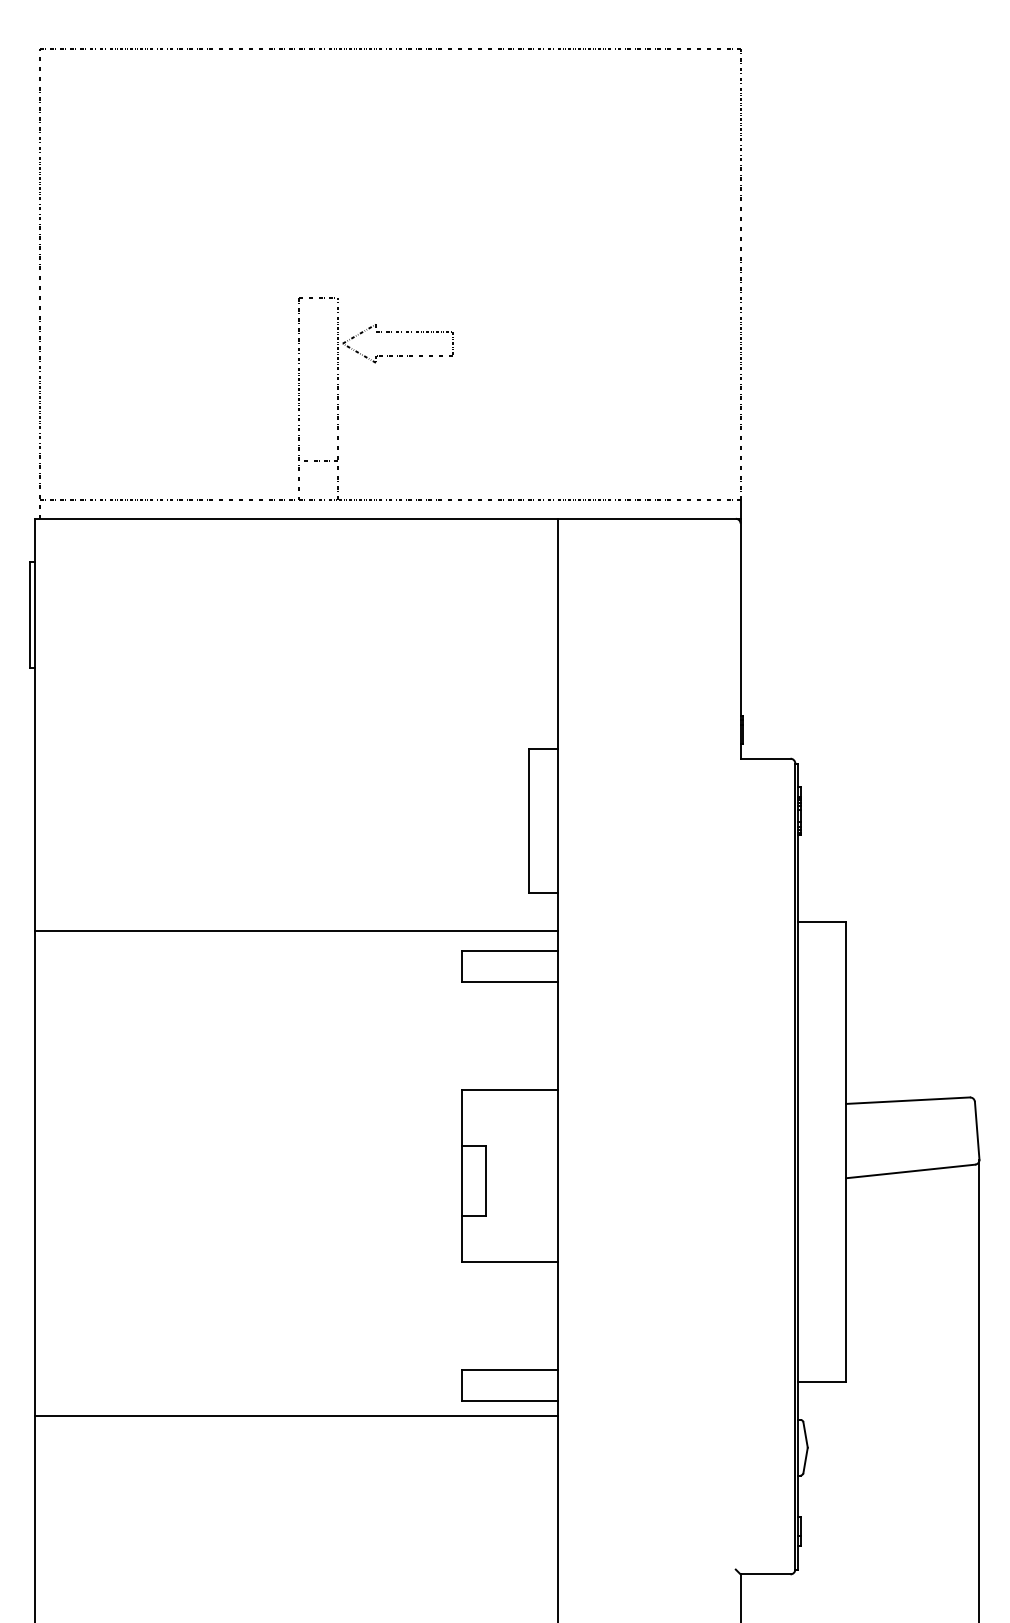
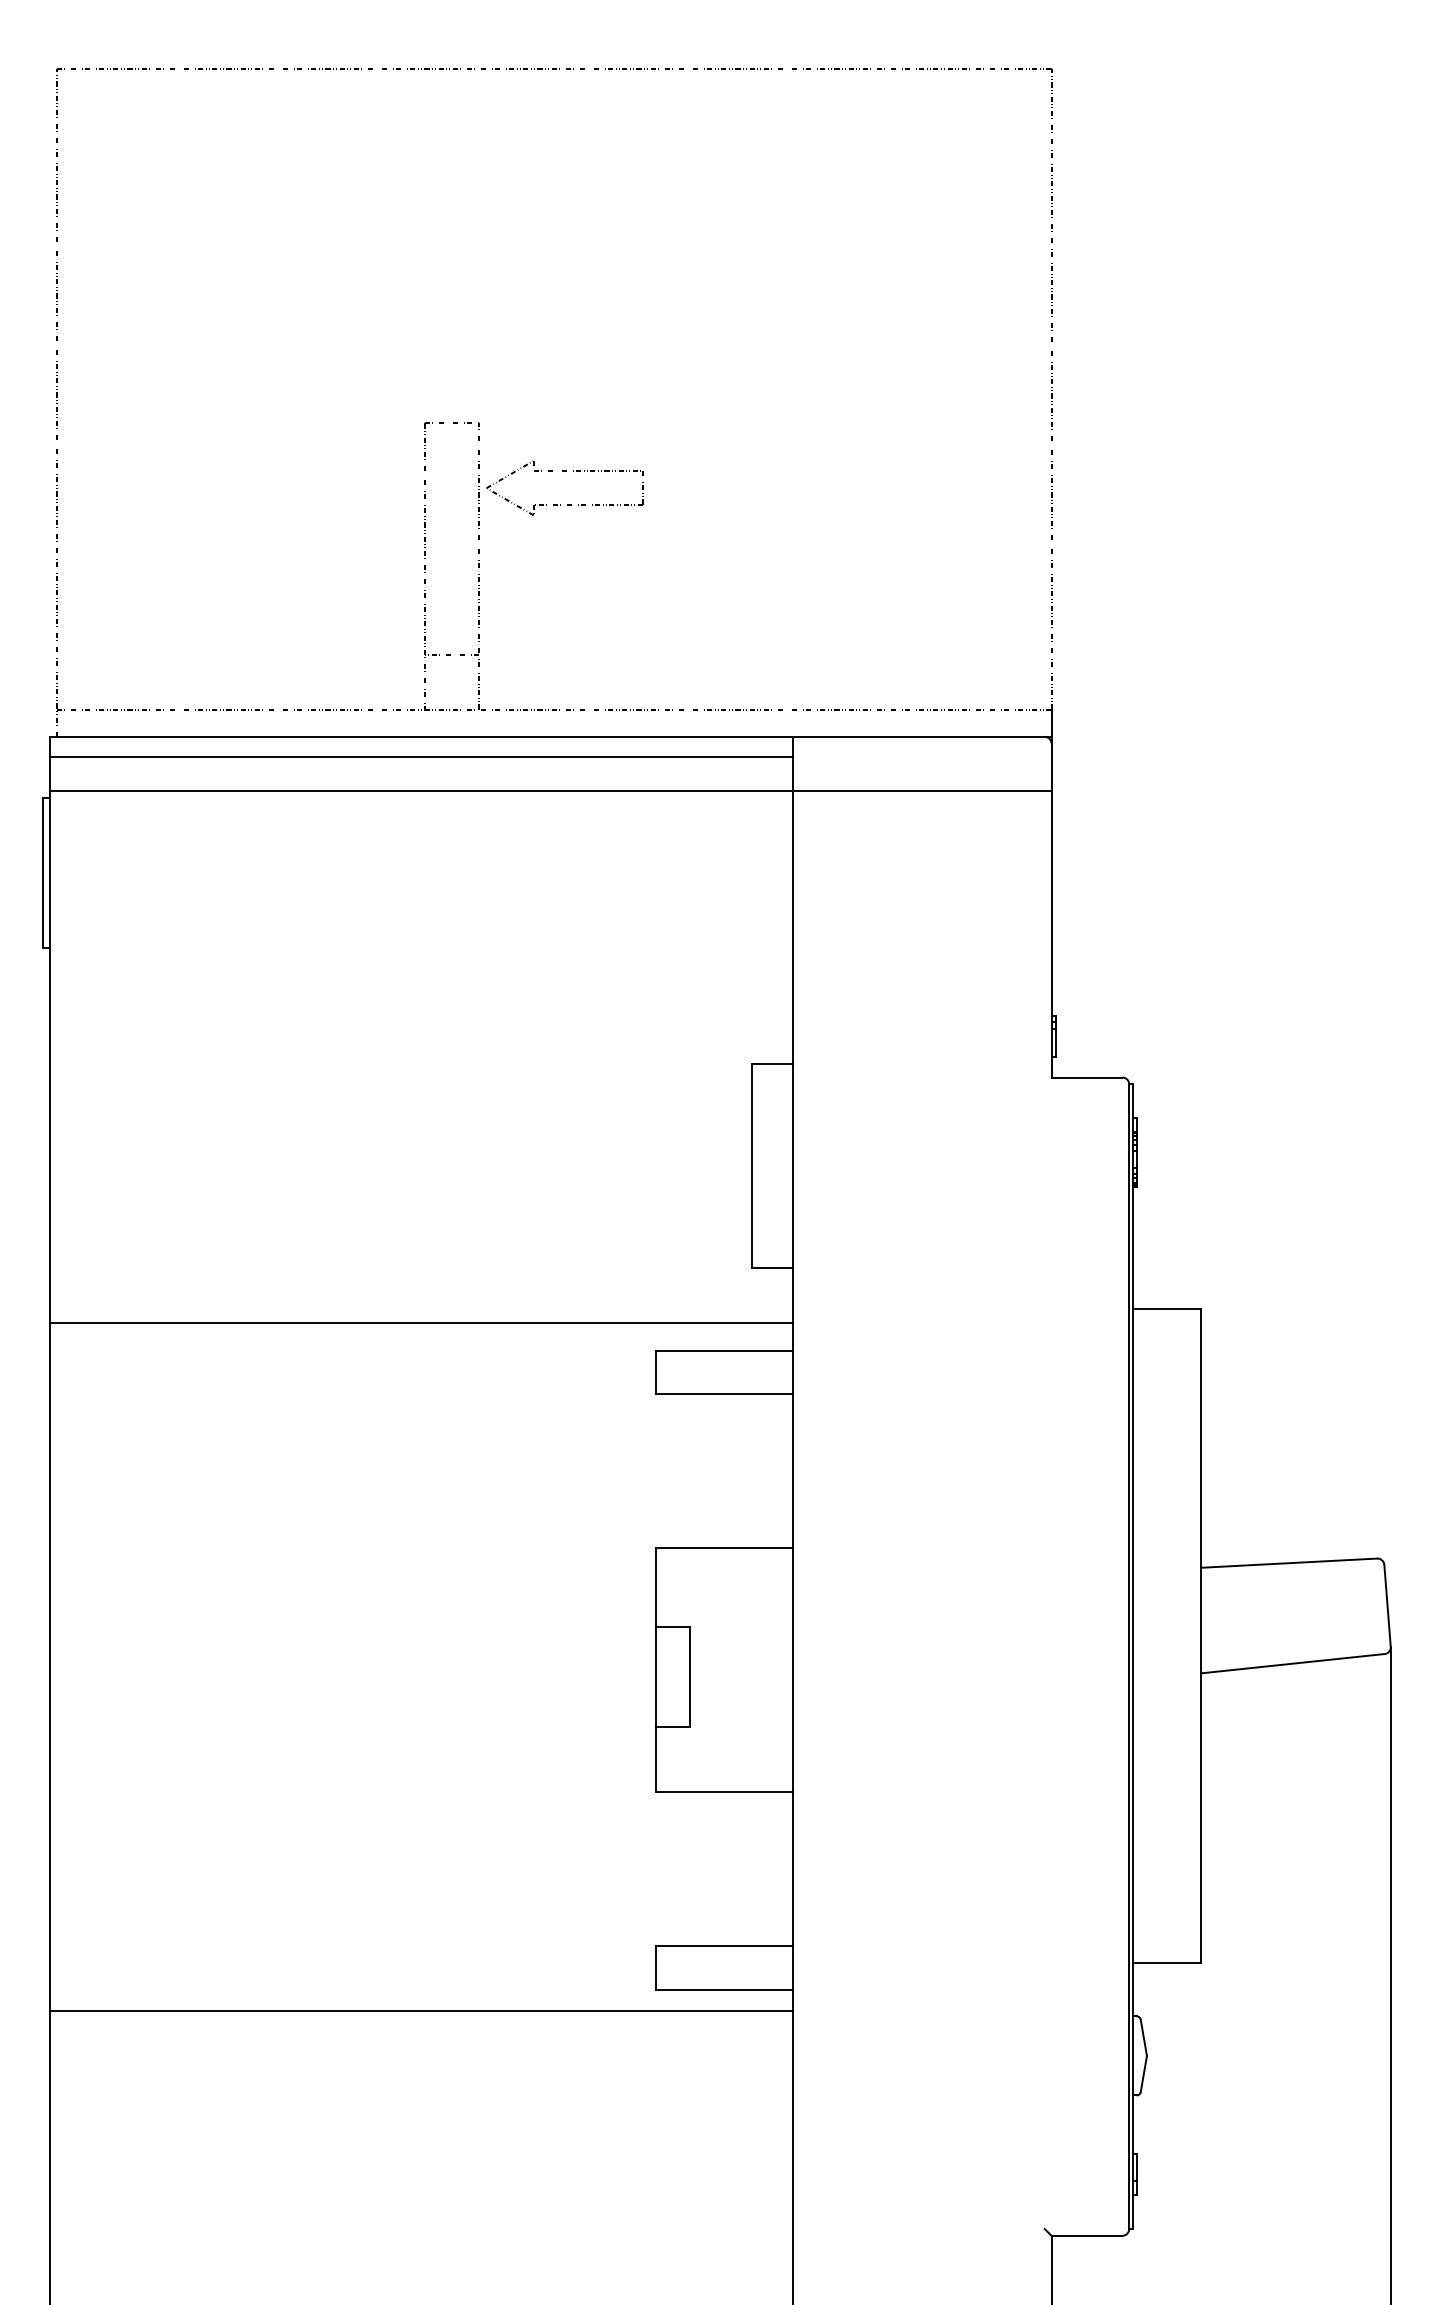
line: (296, 533) -> (420, 757), added
line: (387, 557) -> (550, 791), added

